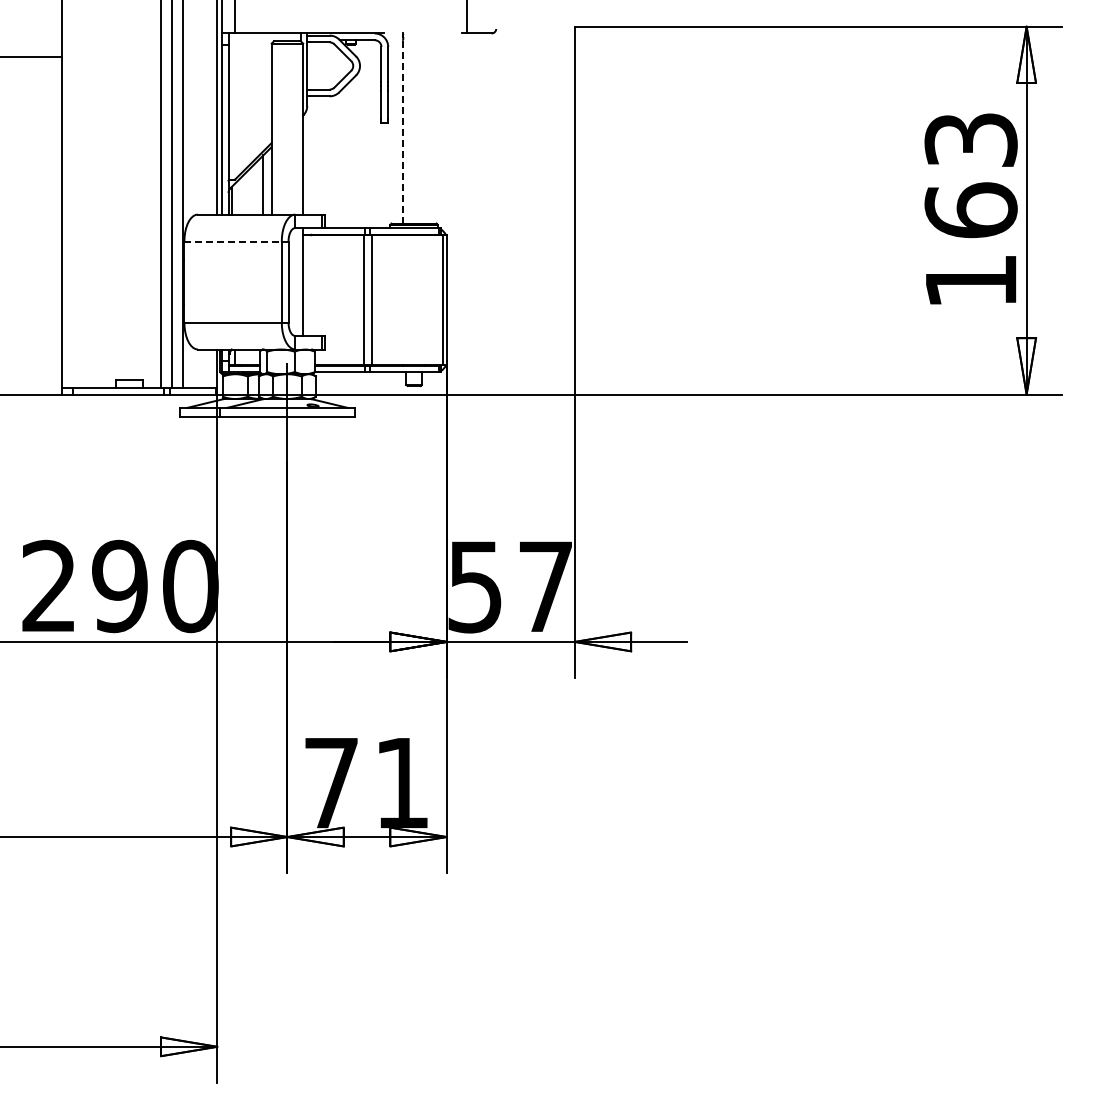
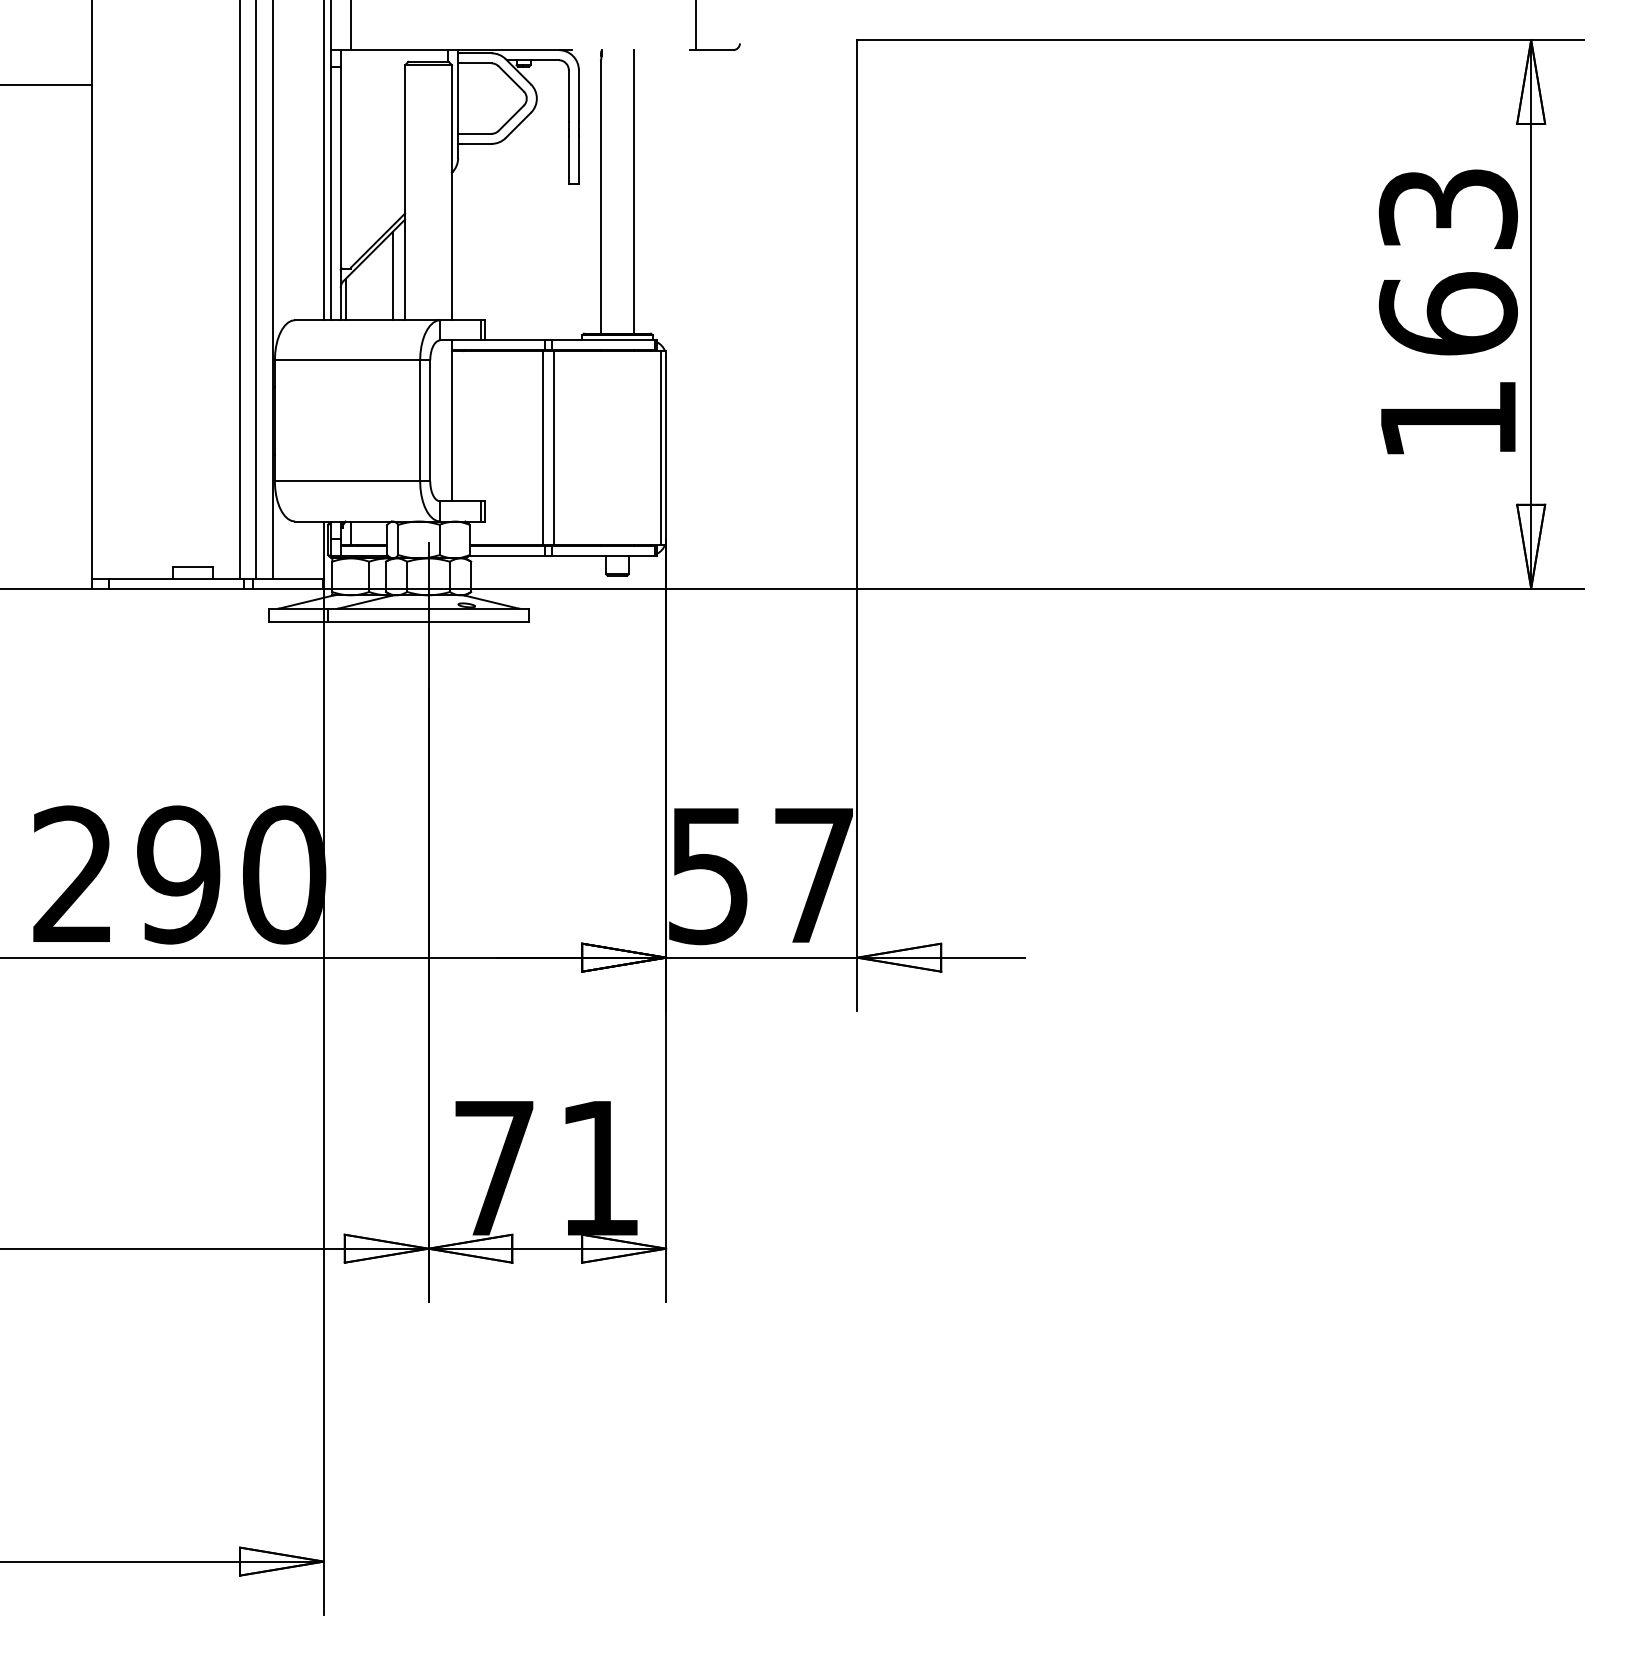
line: (425, 128) -> (634, 191), added
line: (402, 132) -> (600, 197), dashed -> solid
line: (233, 241) -> (348, 360), dashed -> solid

